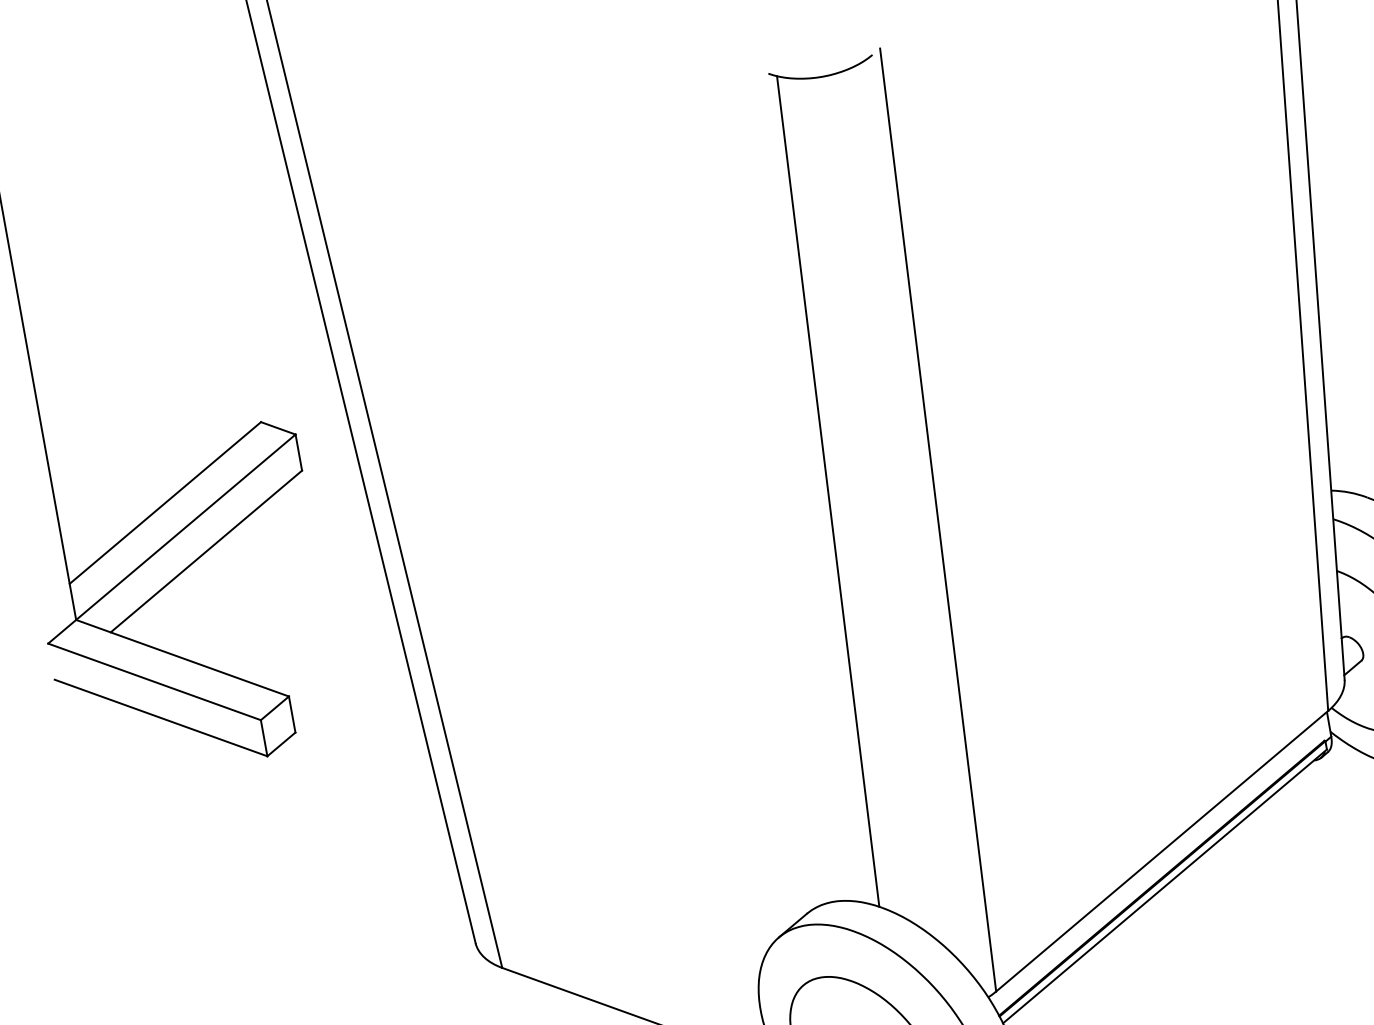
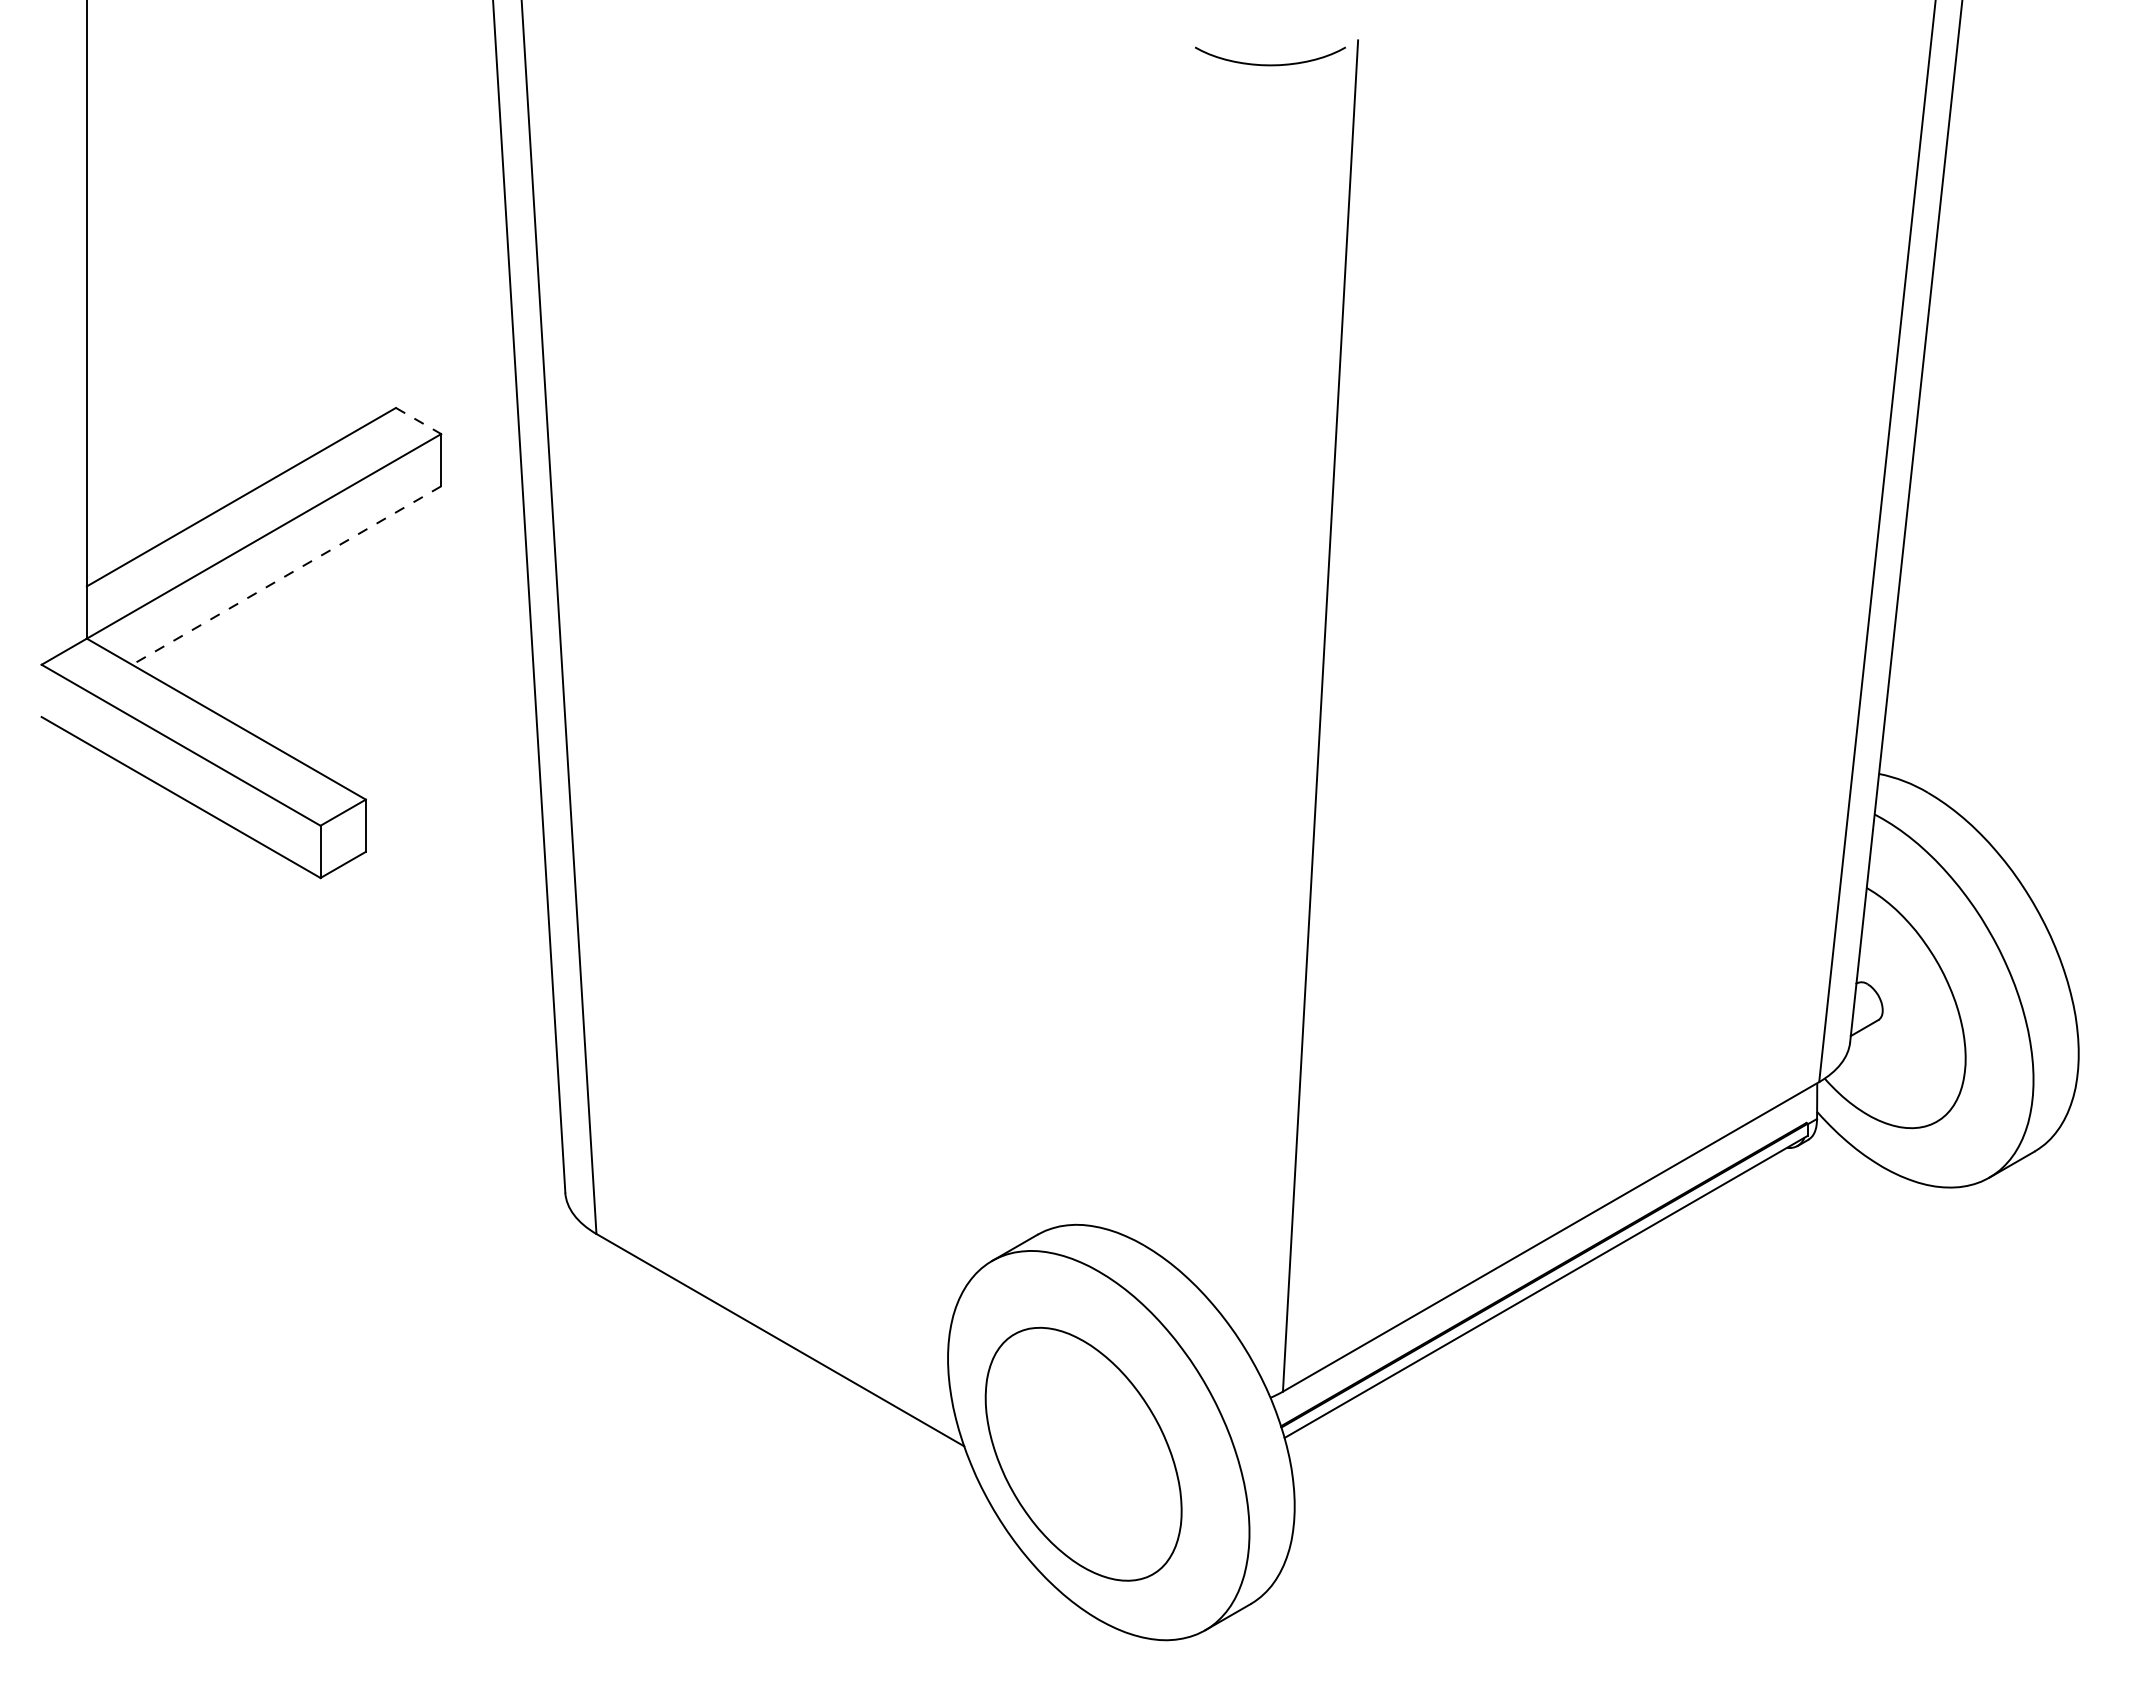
line: (279, 428) -> (419, 421), solid -> dashed
line: (828, 491) -> (1173, 648), removed
line: (206, 551) -> (286, 575), solid -> dashed

